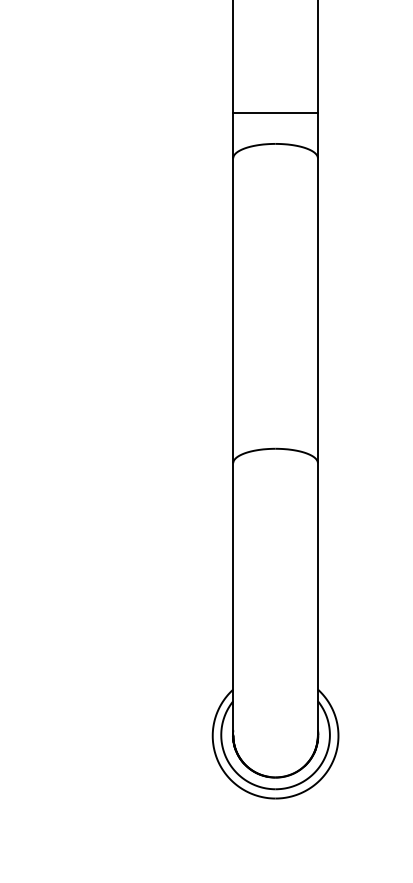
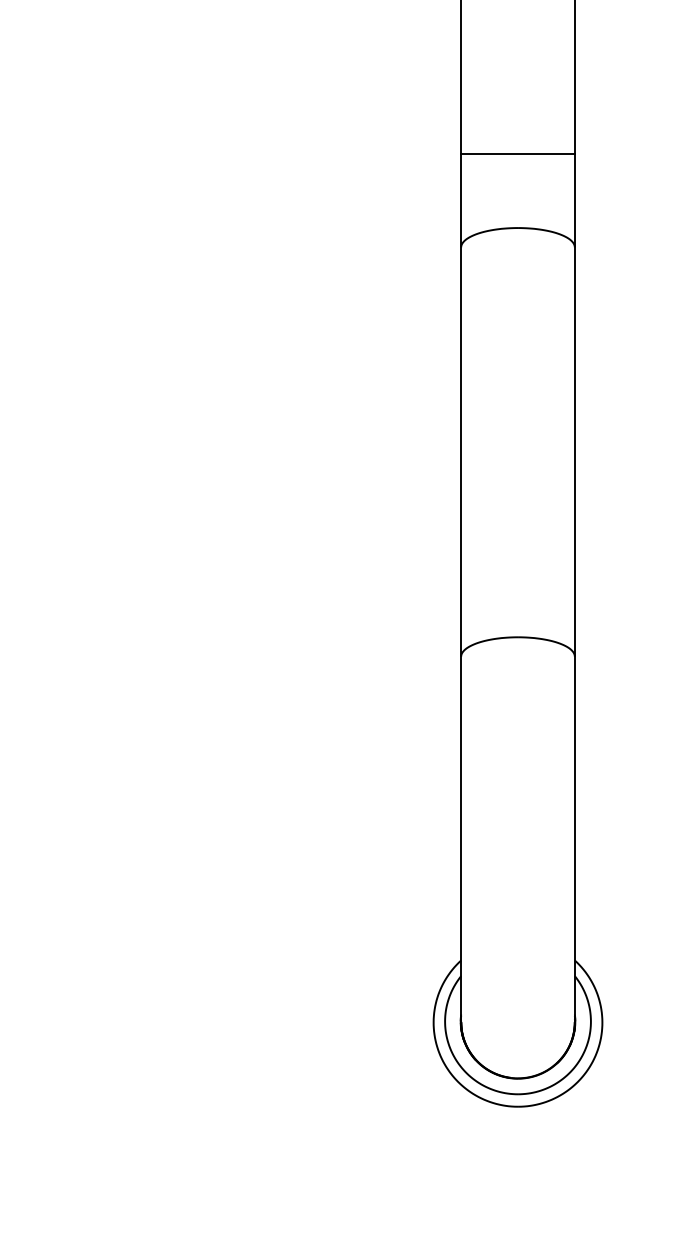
line: (275, 113) -> (517, 154), moved

